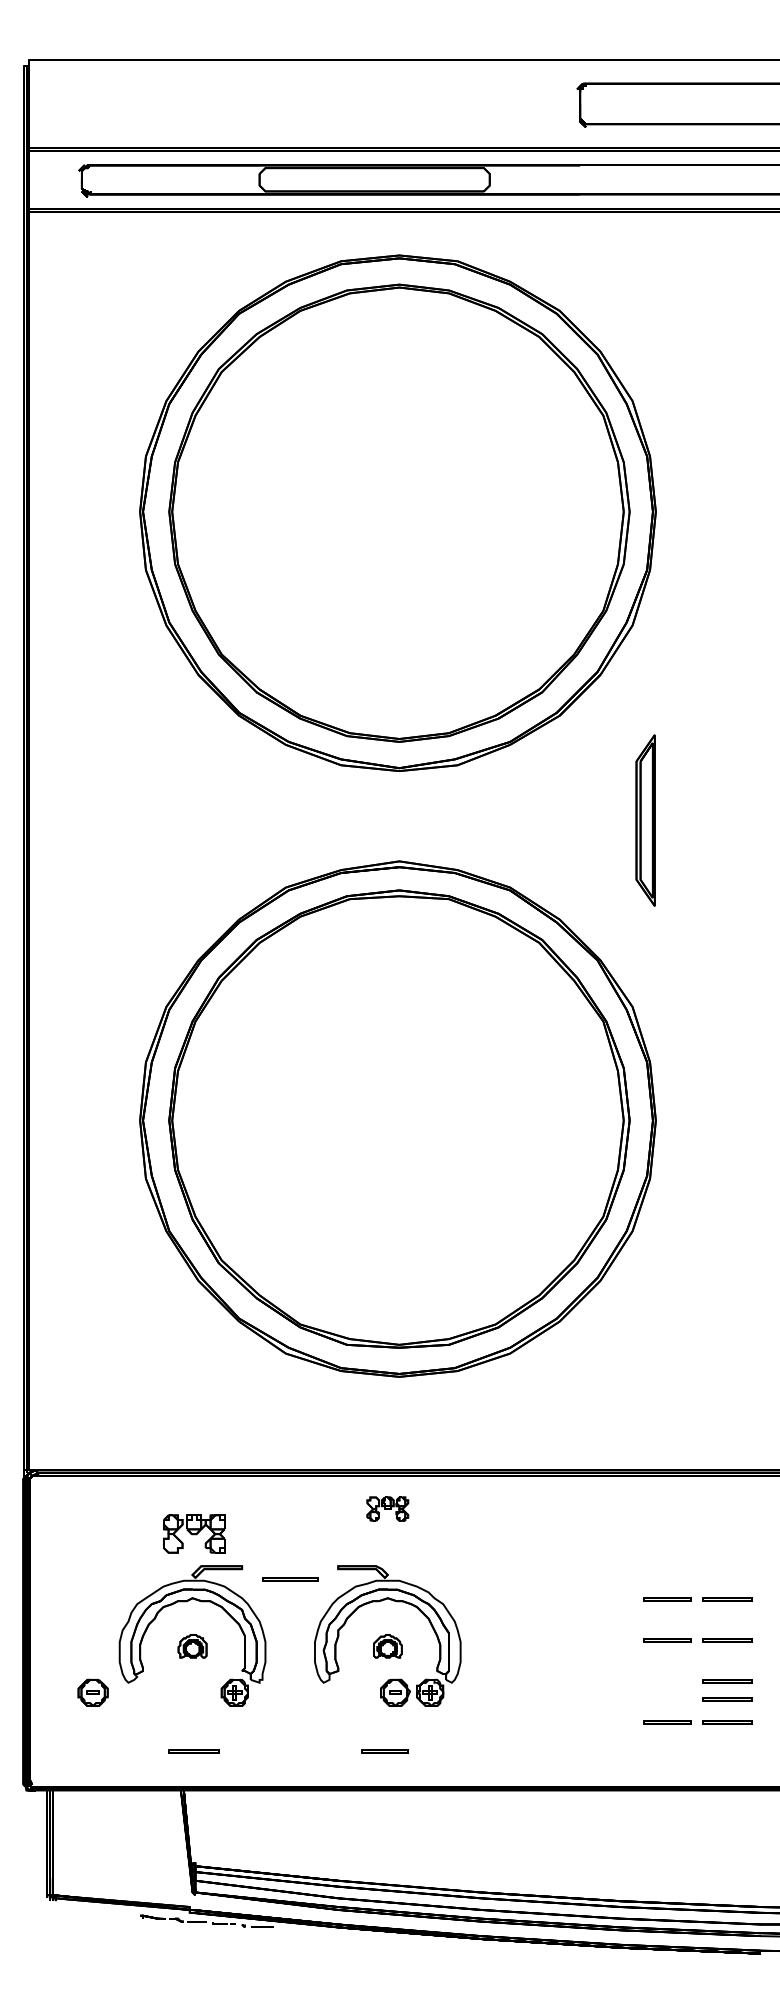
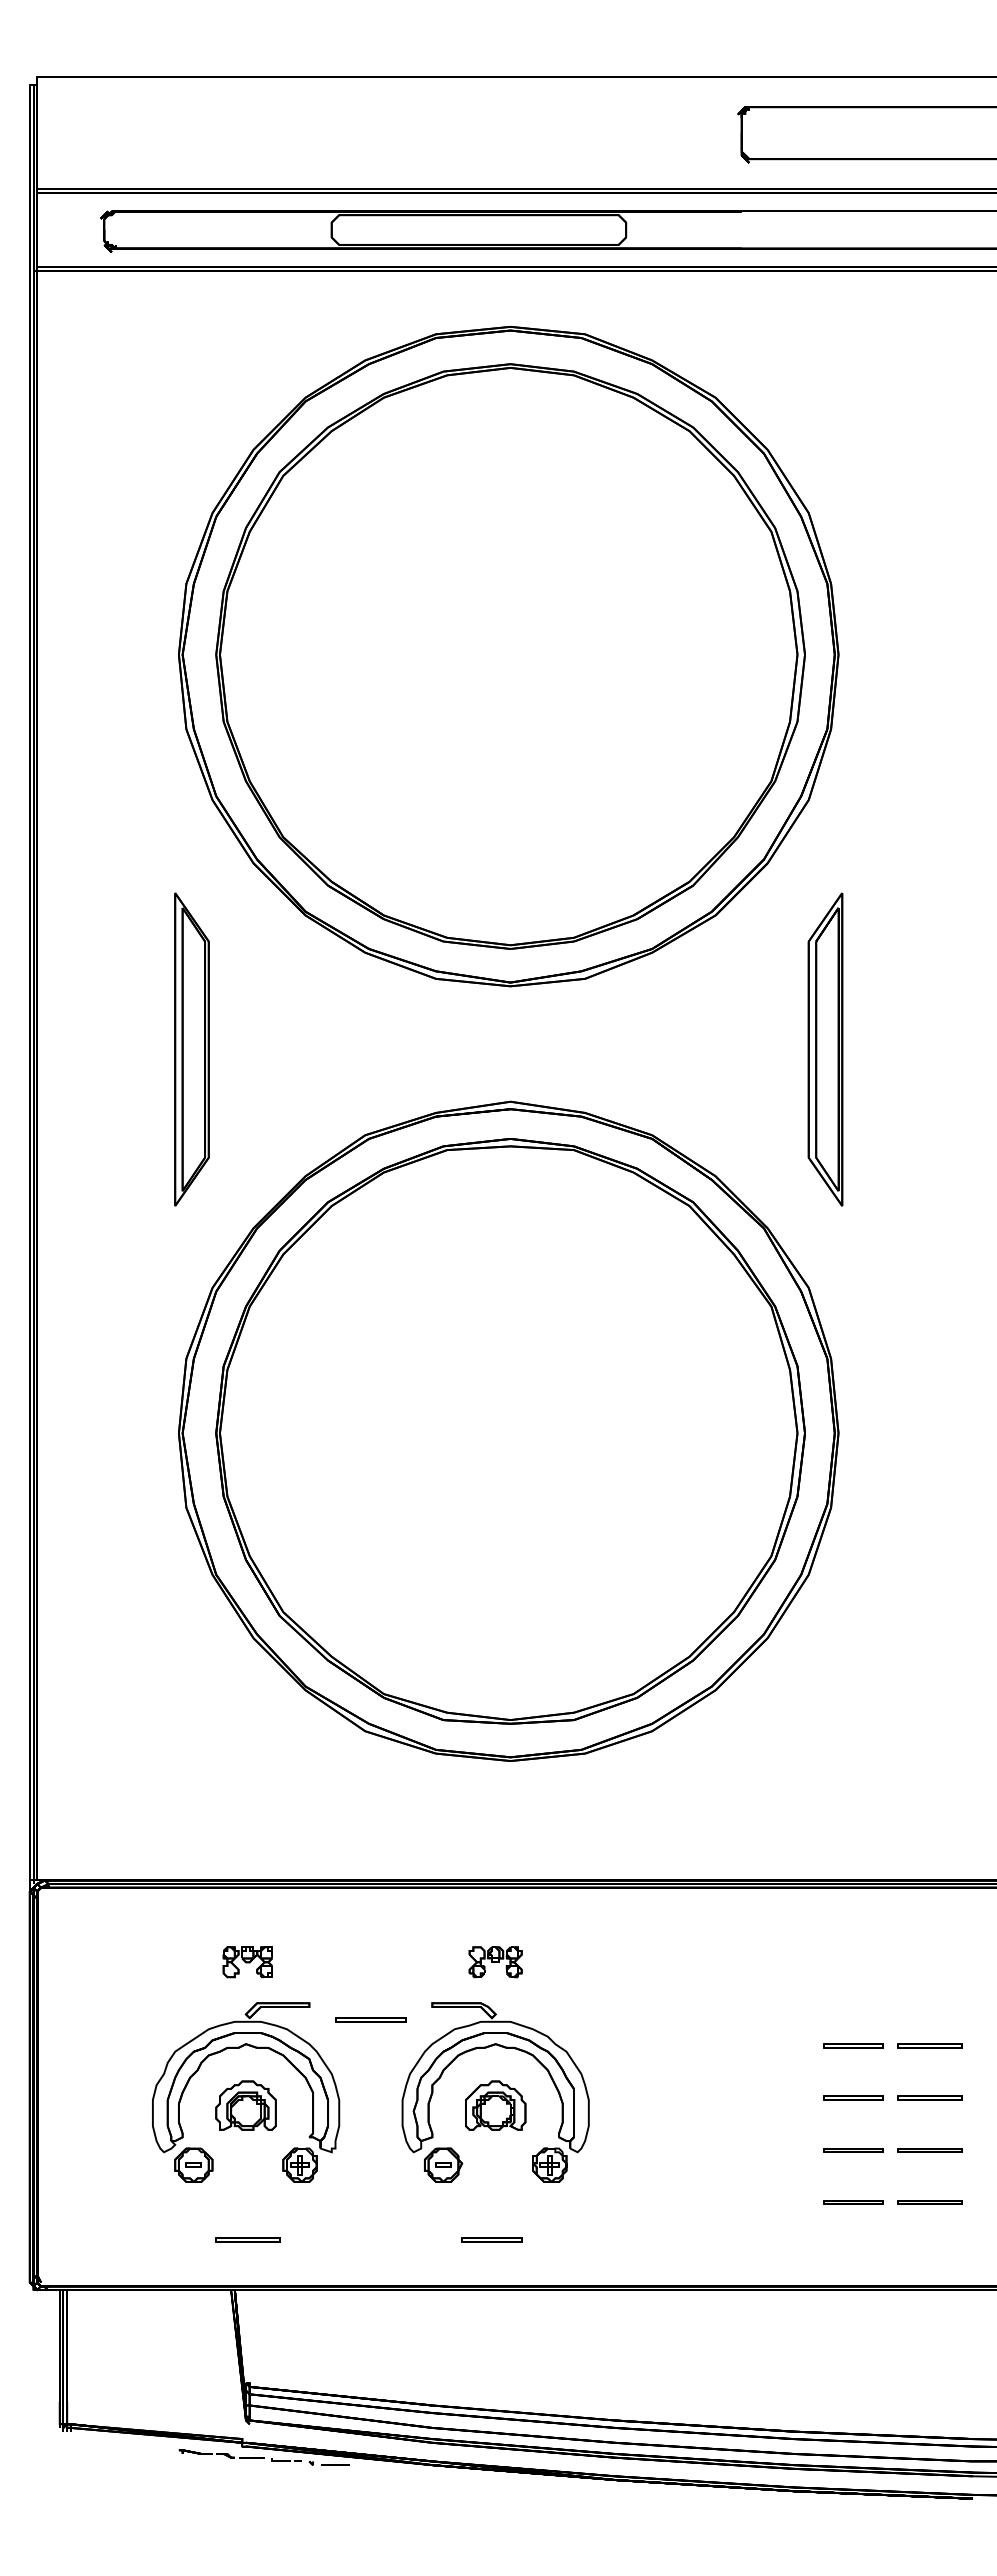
part: (149, 820) -> (191, 1049), added
part: (645, 820) -> (825, 1049), size x1.43
part: (387, 1509) -> (495, 1962), moved
part: (193, 1534) -> (247, 1962), size x0.62
part: (192, 1646) -> (245, 2105), size x1.67
part: (387, 1646) -> (495, 2105), size x1.67
line: (667, 1680) -> (853, 2149), added
part: (92, 1692) -> (193, 2164), moved
part: (395, 1692) -> (443, 2164), moved
line: (726, 1698) -> (929, 2172), removed

